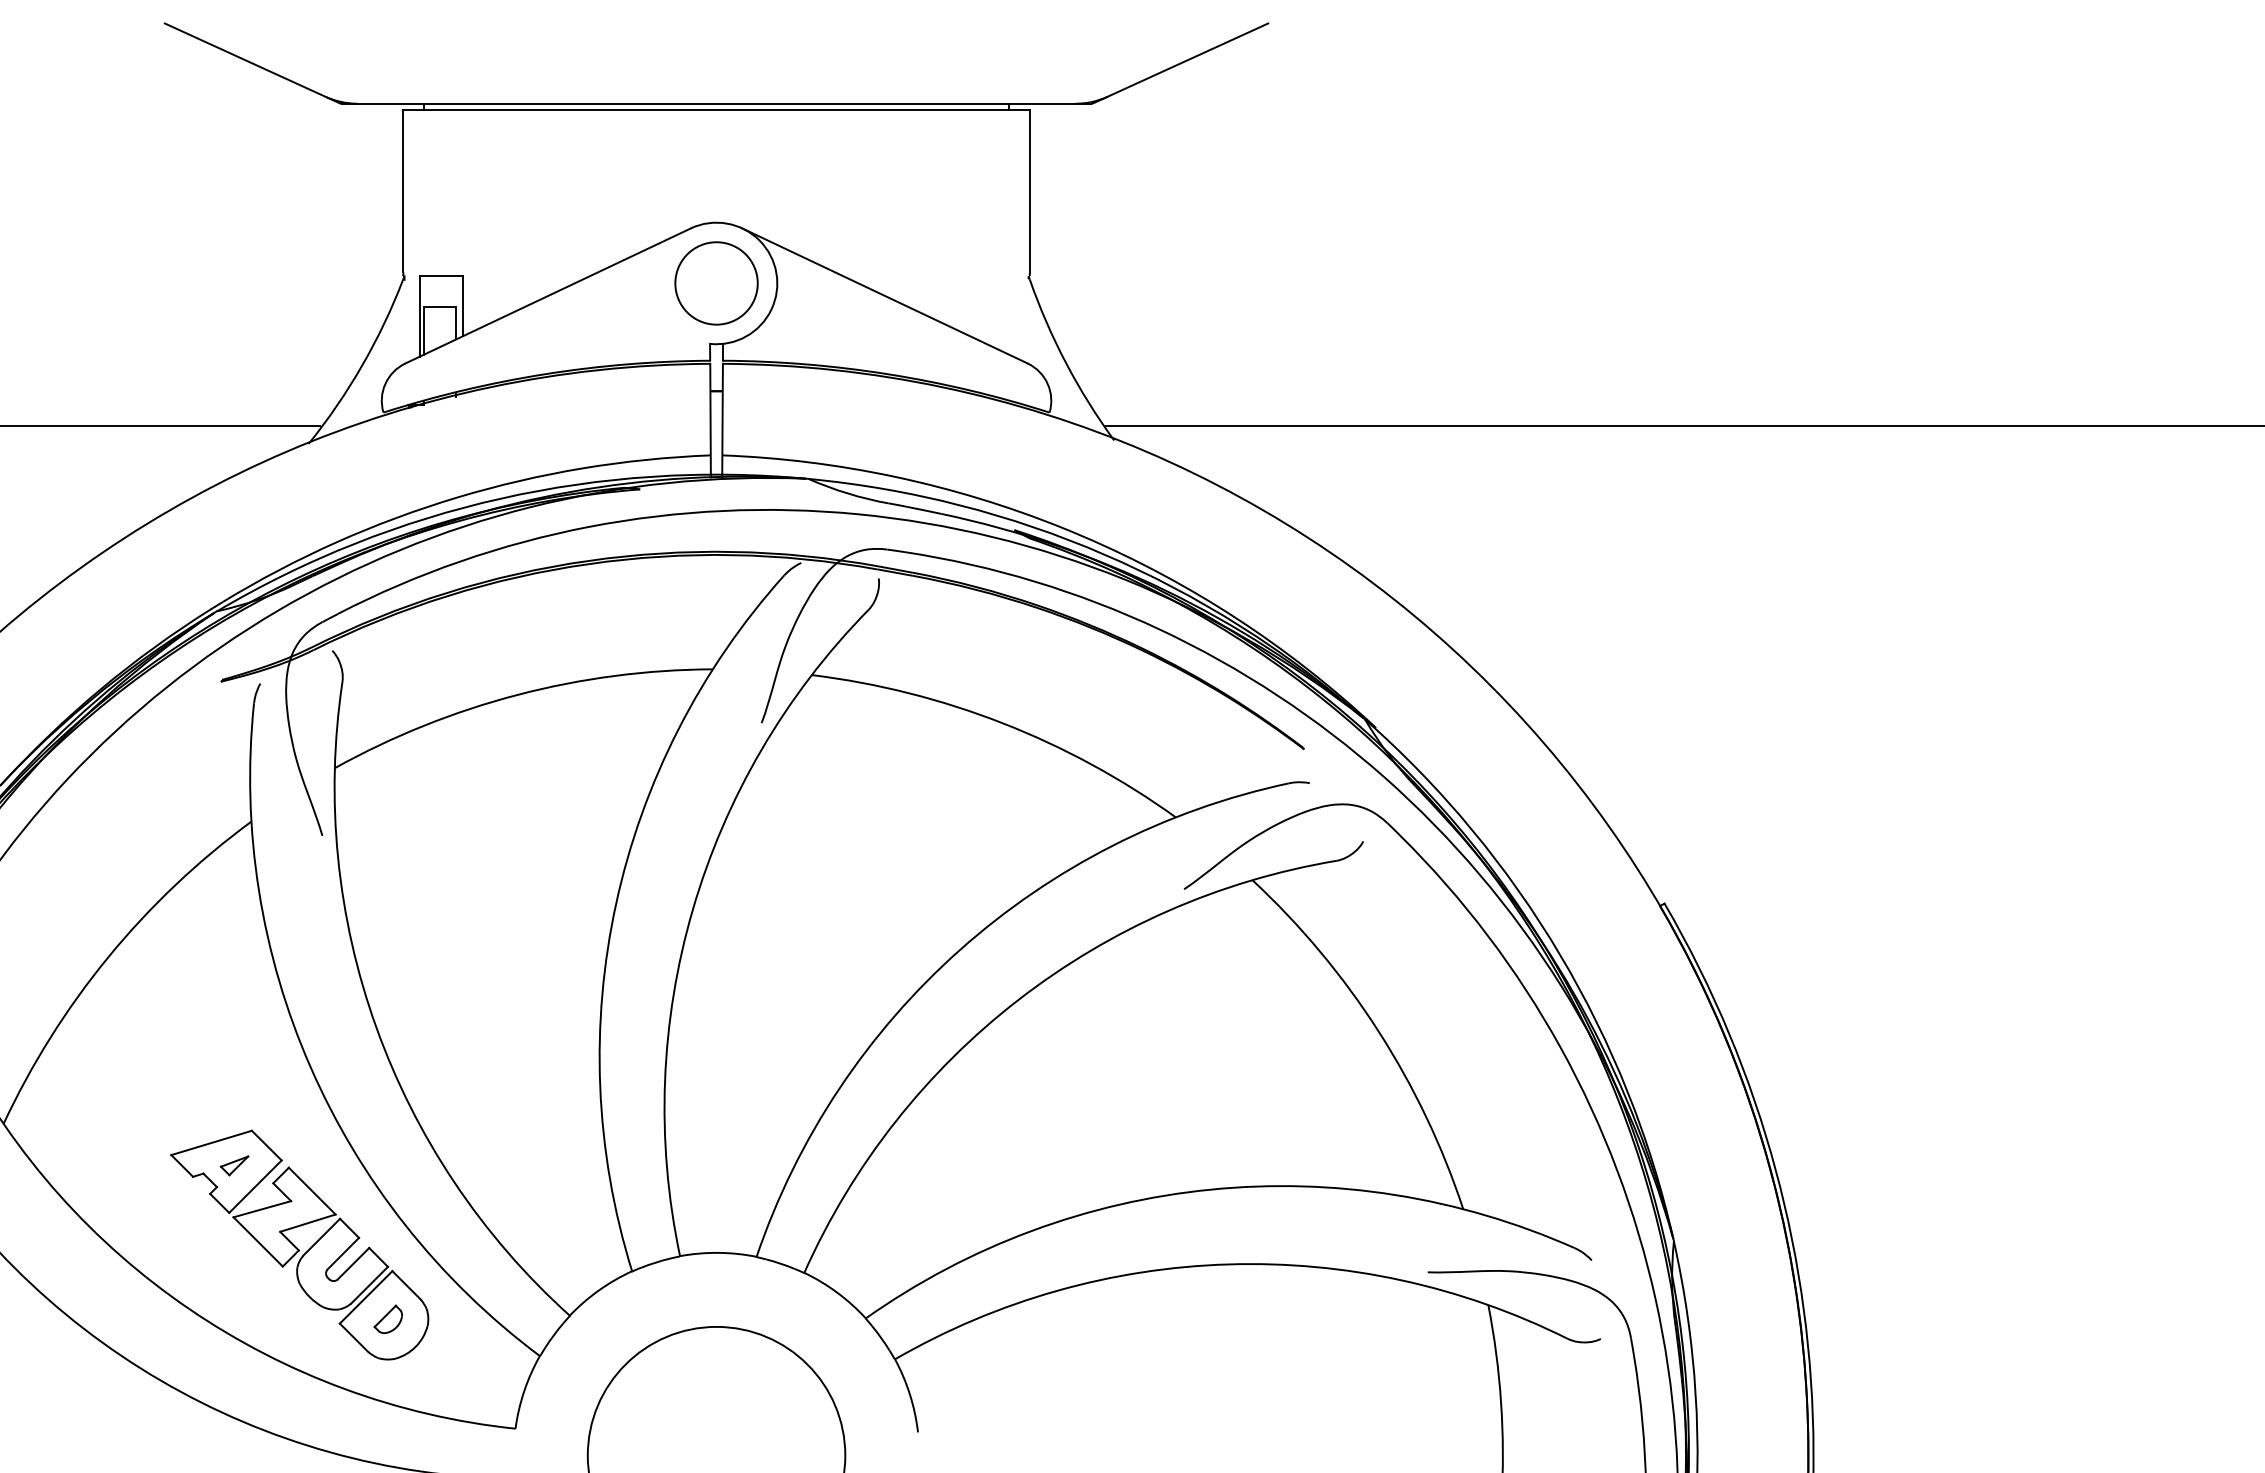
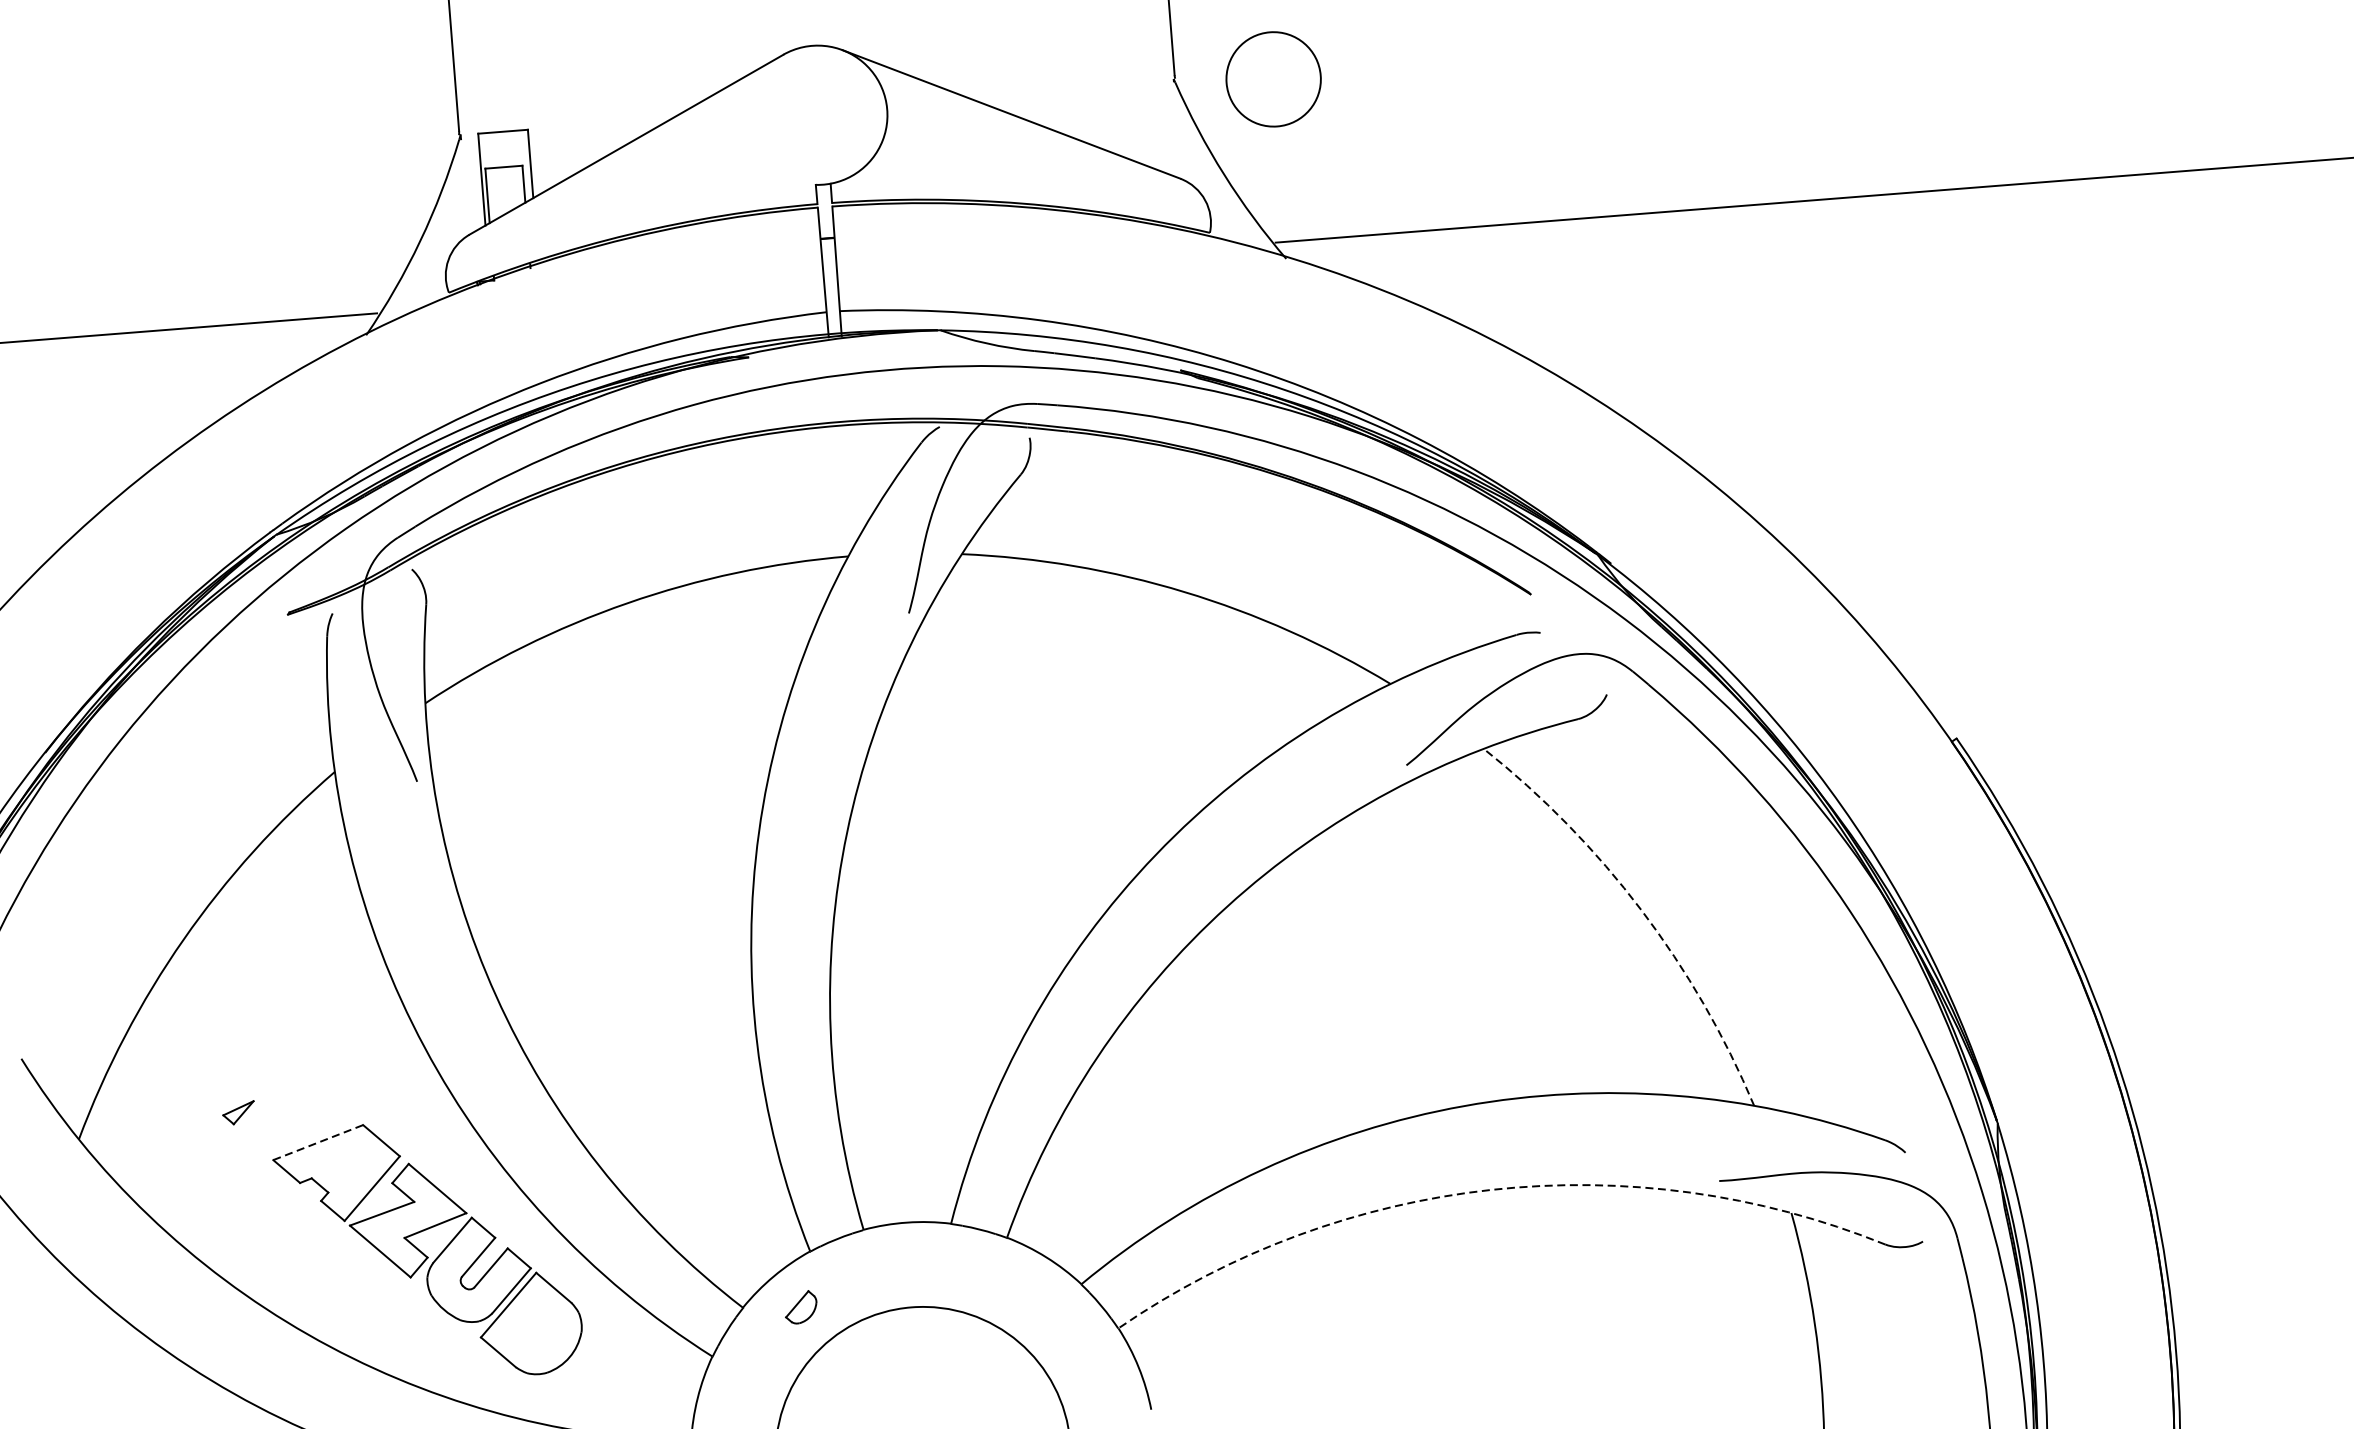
circle: (716, 283) -> (1273, 79), moved
arc: (1378, 1031) -> (1641, 910), solid -> dashed
line: (212, 1142) -> (319, 1142), solid -> dashed
part: (234, 1165) -> (238, 1112), moved
arc: (1228, 1264) -> (1490, 1190), solid -> dashed
part: (388, 1318) -> (801, 1306), moved

